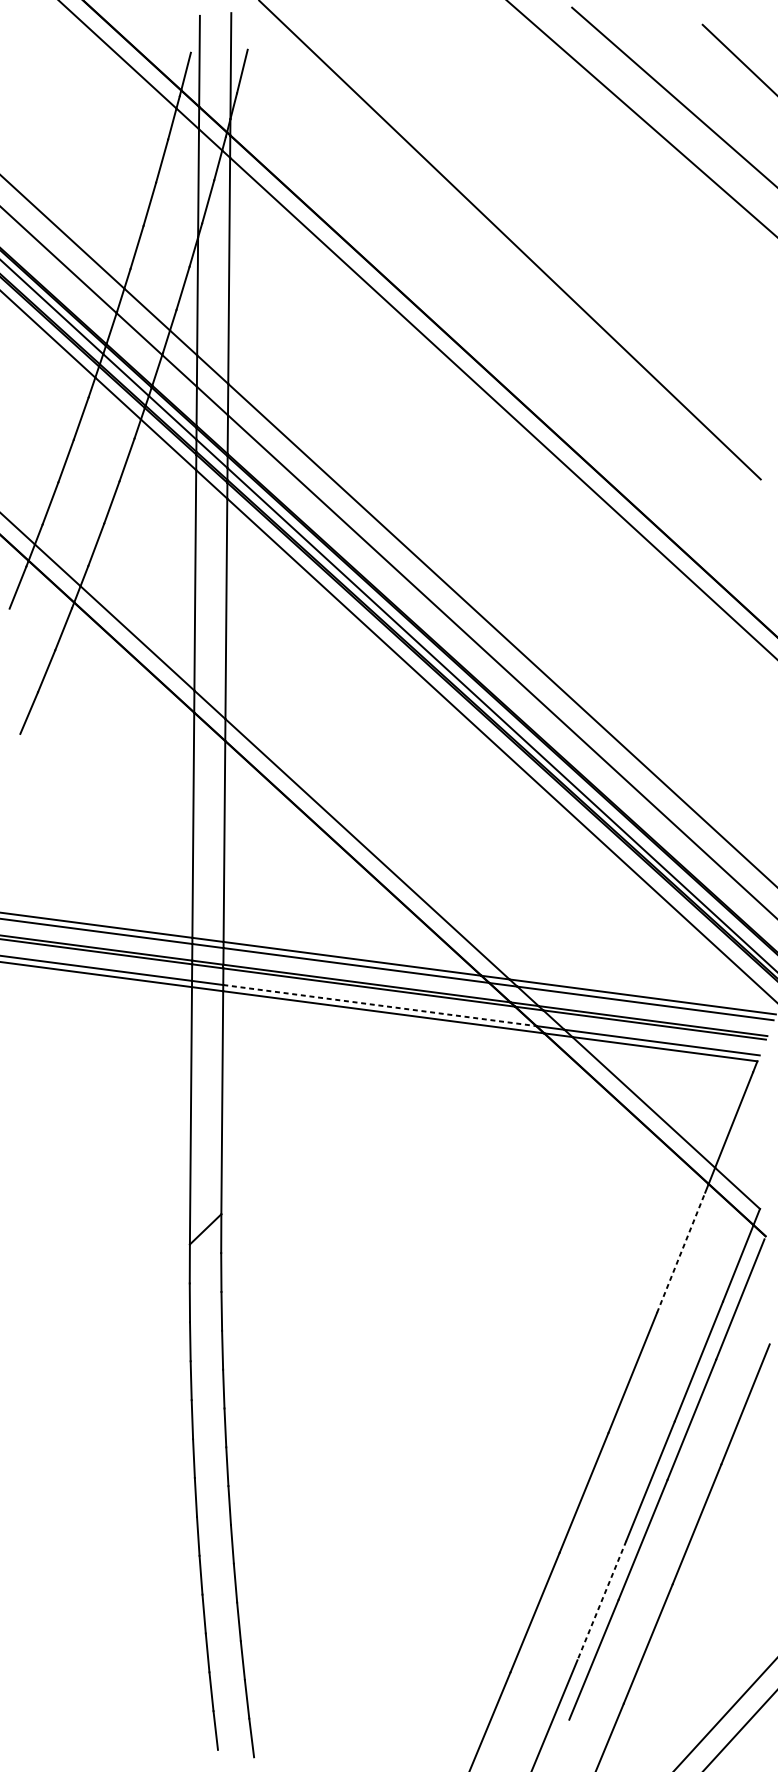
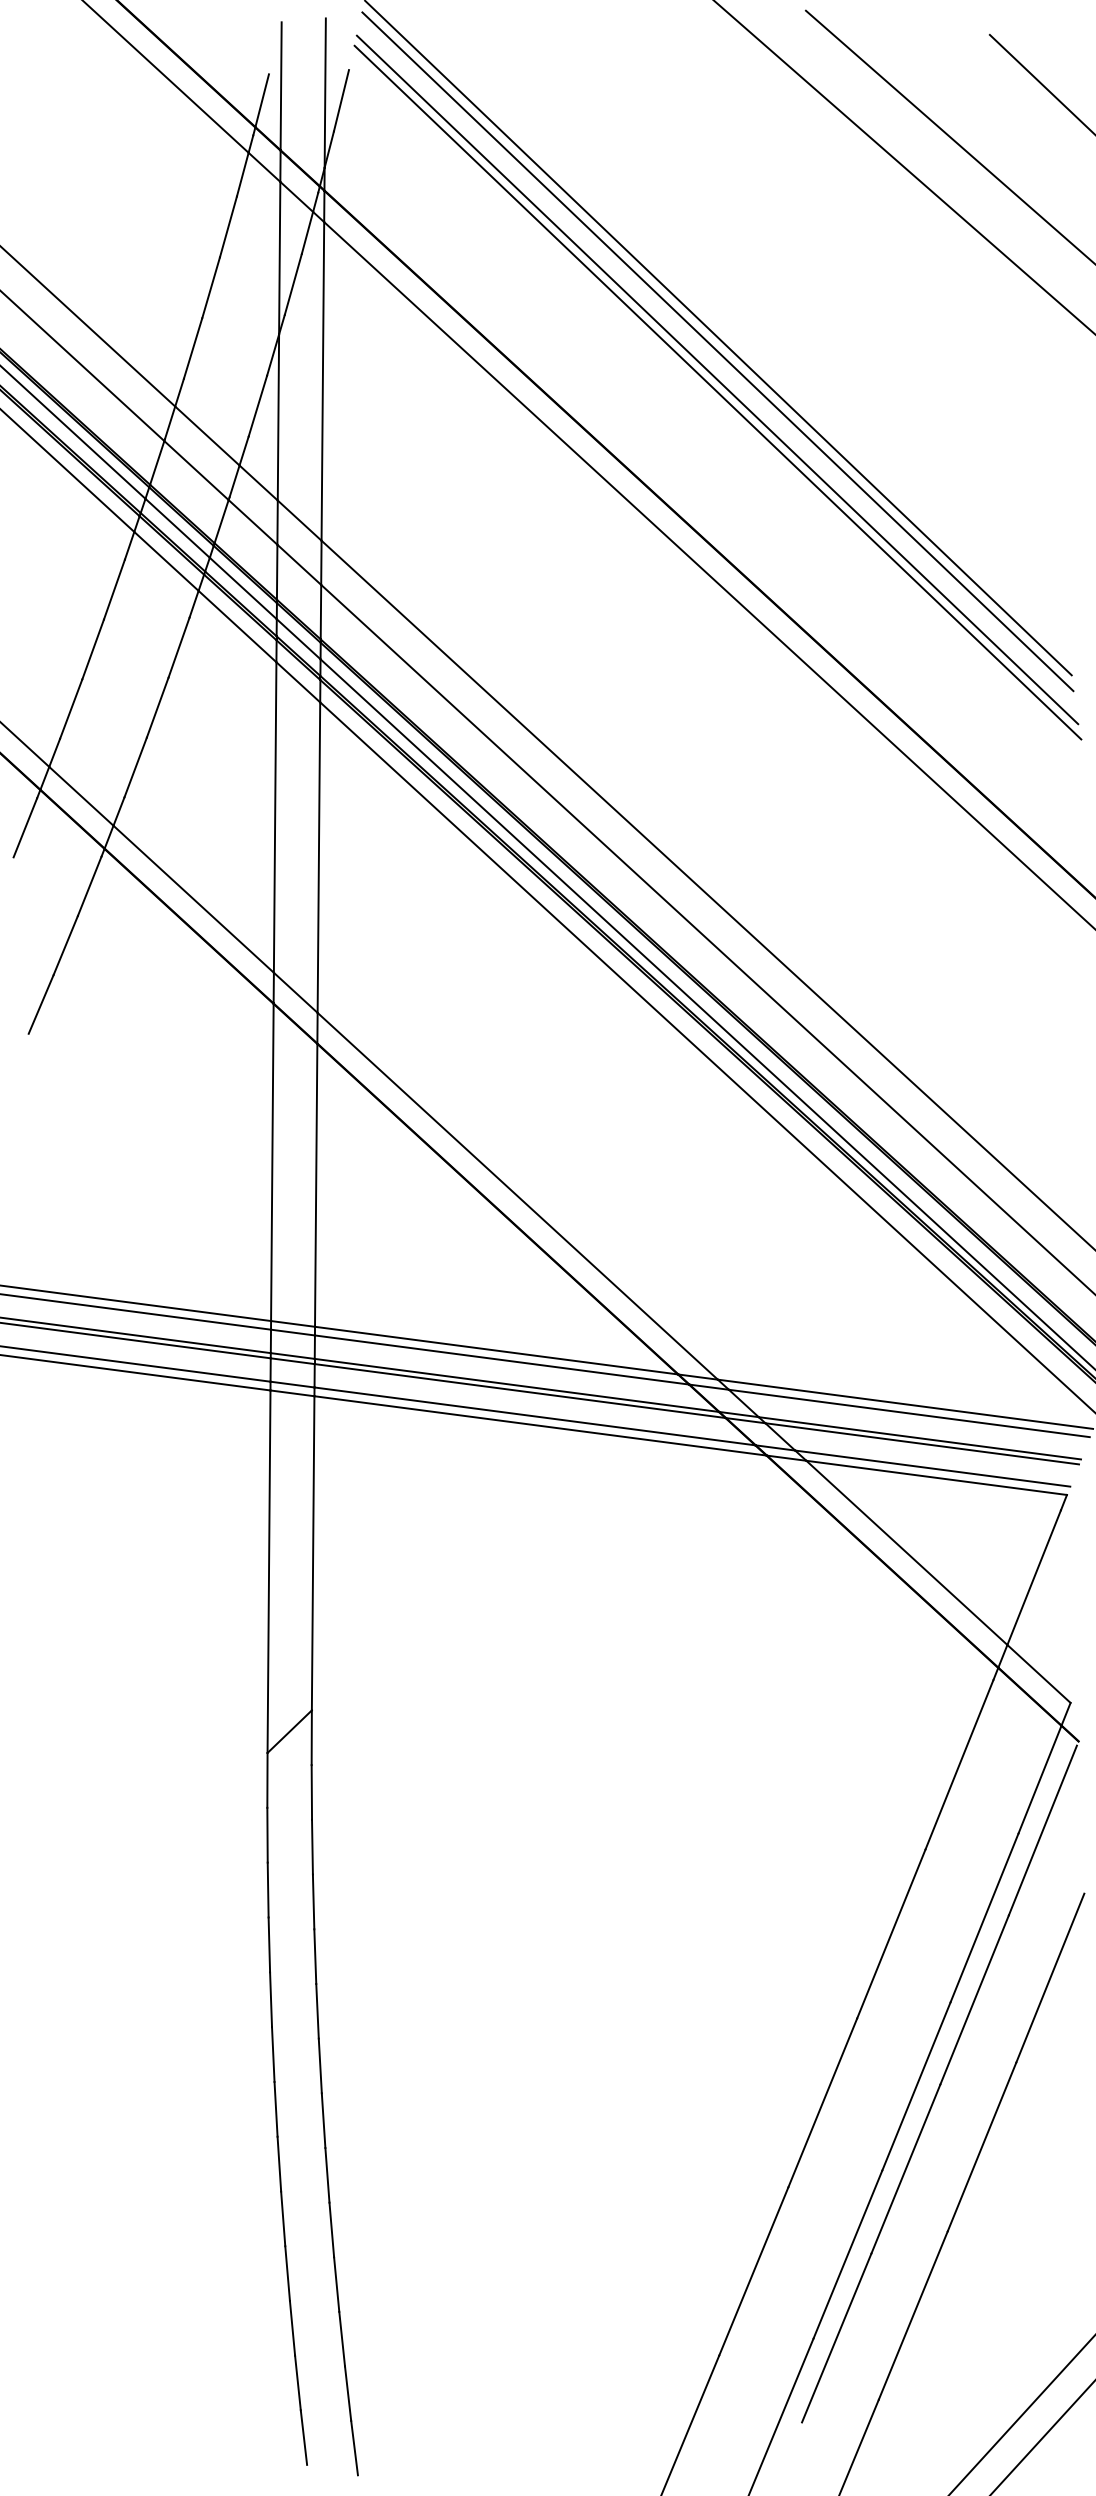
line: (509, 249) -> (717, 351), added
line: (509, 269) -> (717, 379), added
line: (509, 278) -> (717, 392), added
line: (380, 1005) -> (535, 1416), dashed -> solid
line: (681, 1252) -> (959, 1764), dashed -> solid
line: (601, 1600) -> (847, 2254), dashed -> solid

